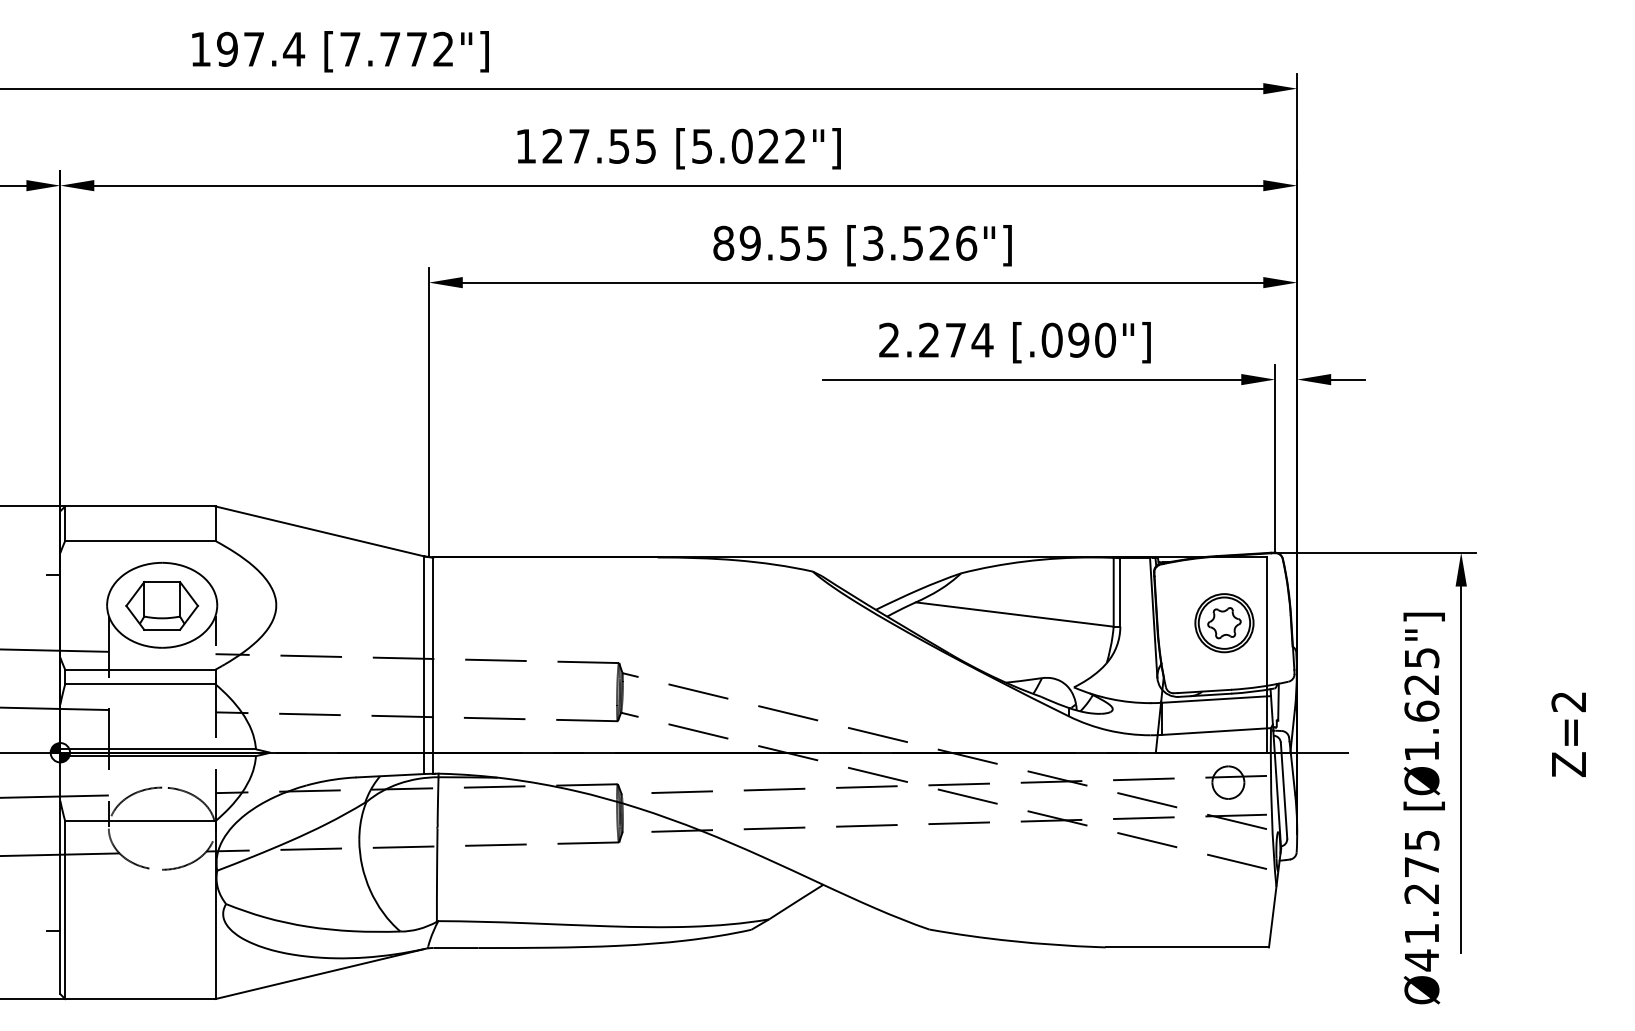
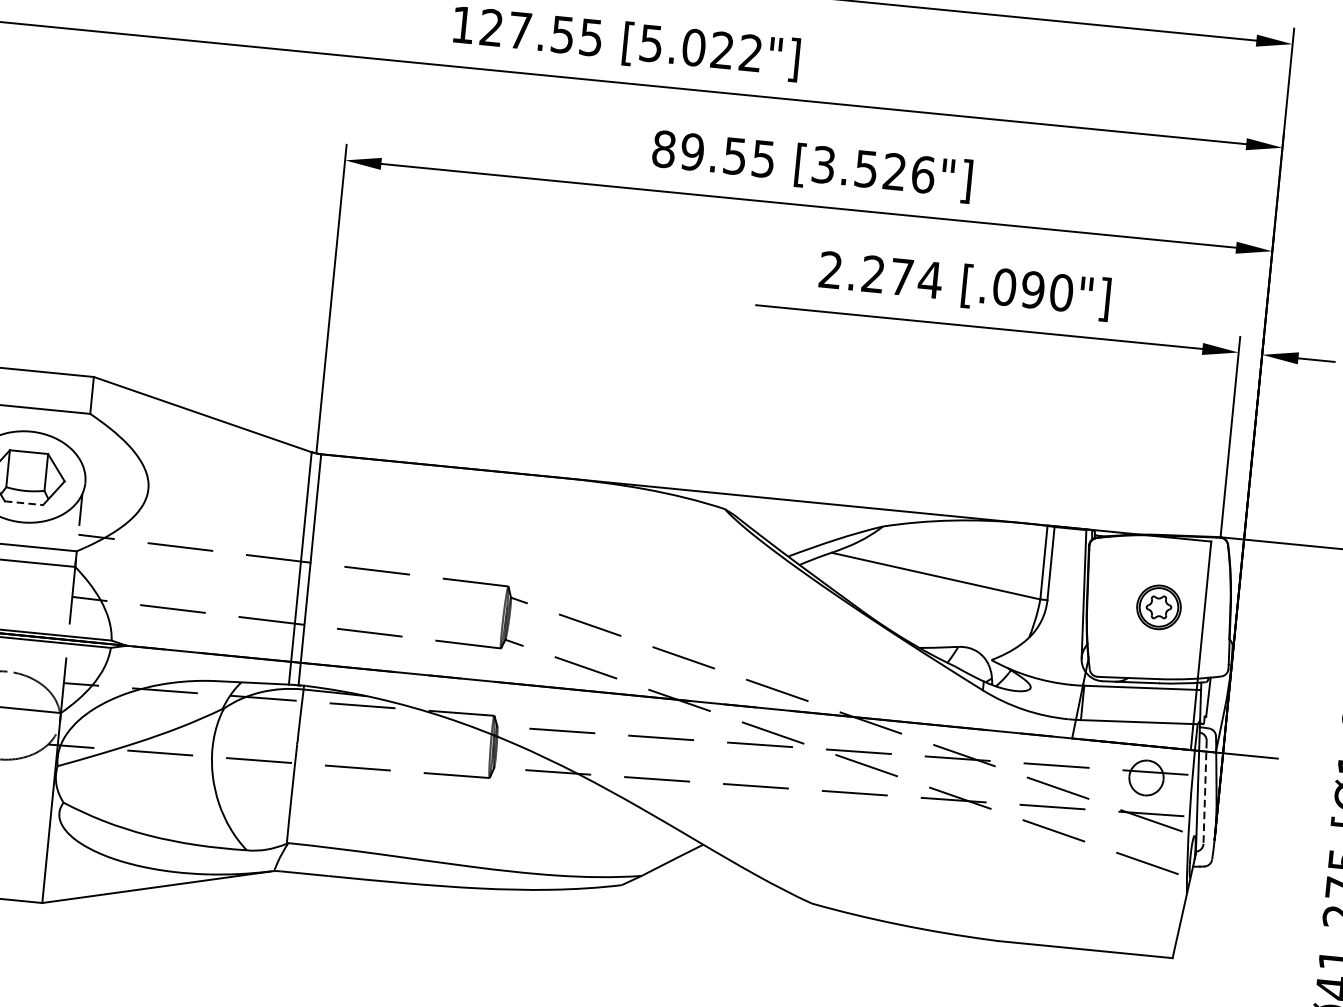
part: (1224, 623) -> (1159, 607), size x0.7
line: (162, 629) -> (24, 502), solid -> dashed
line: (1284, 790) -> (1205, 792), solid -> dashed

